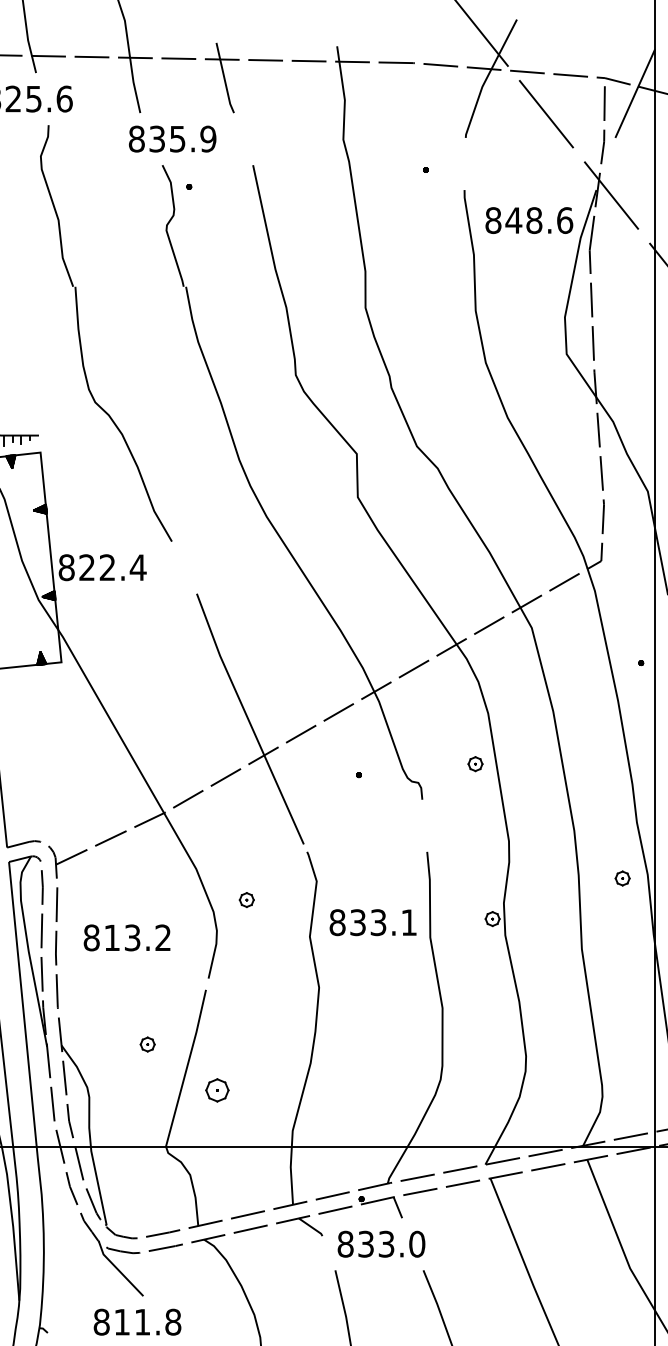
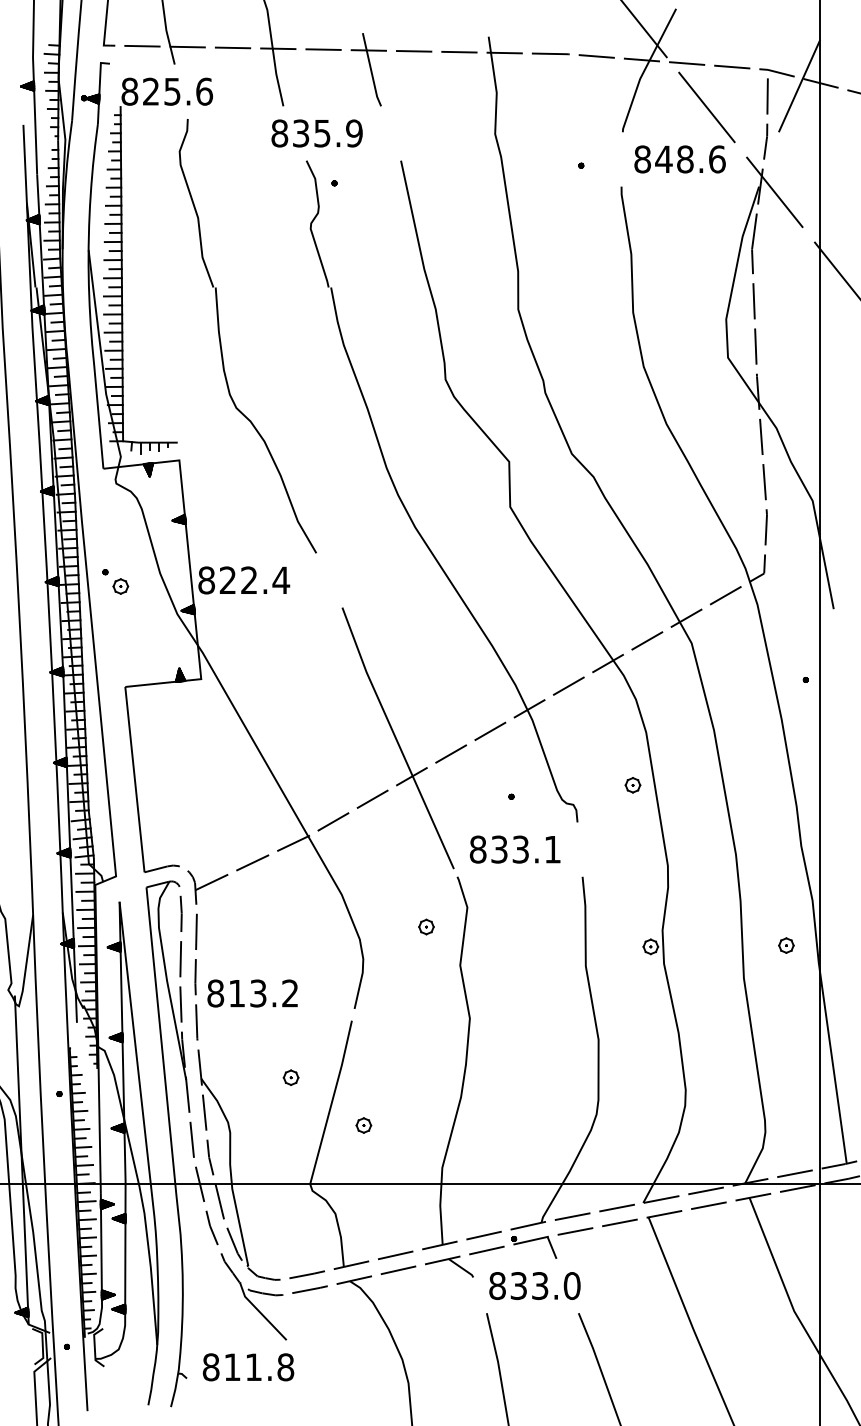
text: (528, 220) -> (679, 159), moved
part: (622, 878) -> (786, 945), moved
part: (246, 899) -> (426, 926), moved
text: (372, 922) -> (514, 849), moved
text: (126, 937) -> (252, 993), moved
part: (217, 1090) -> (363, 1125), size x0.62
text: (137, 1322) -> (248, 1367), moved

